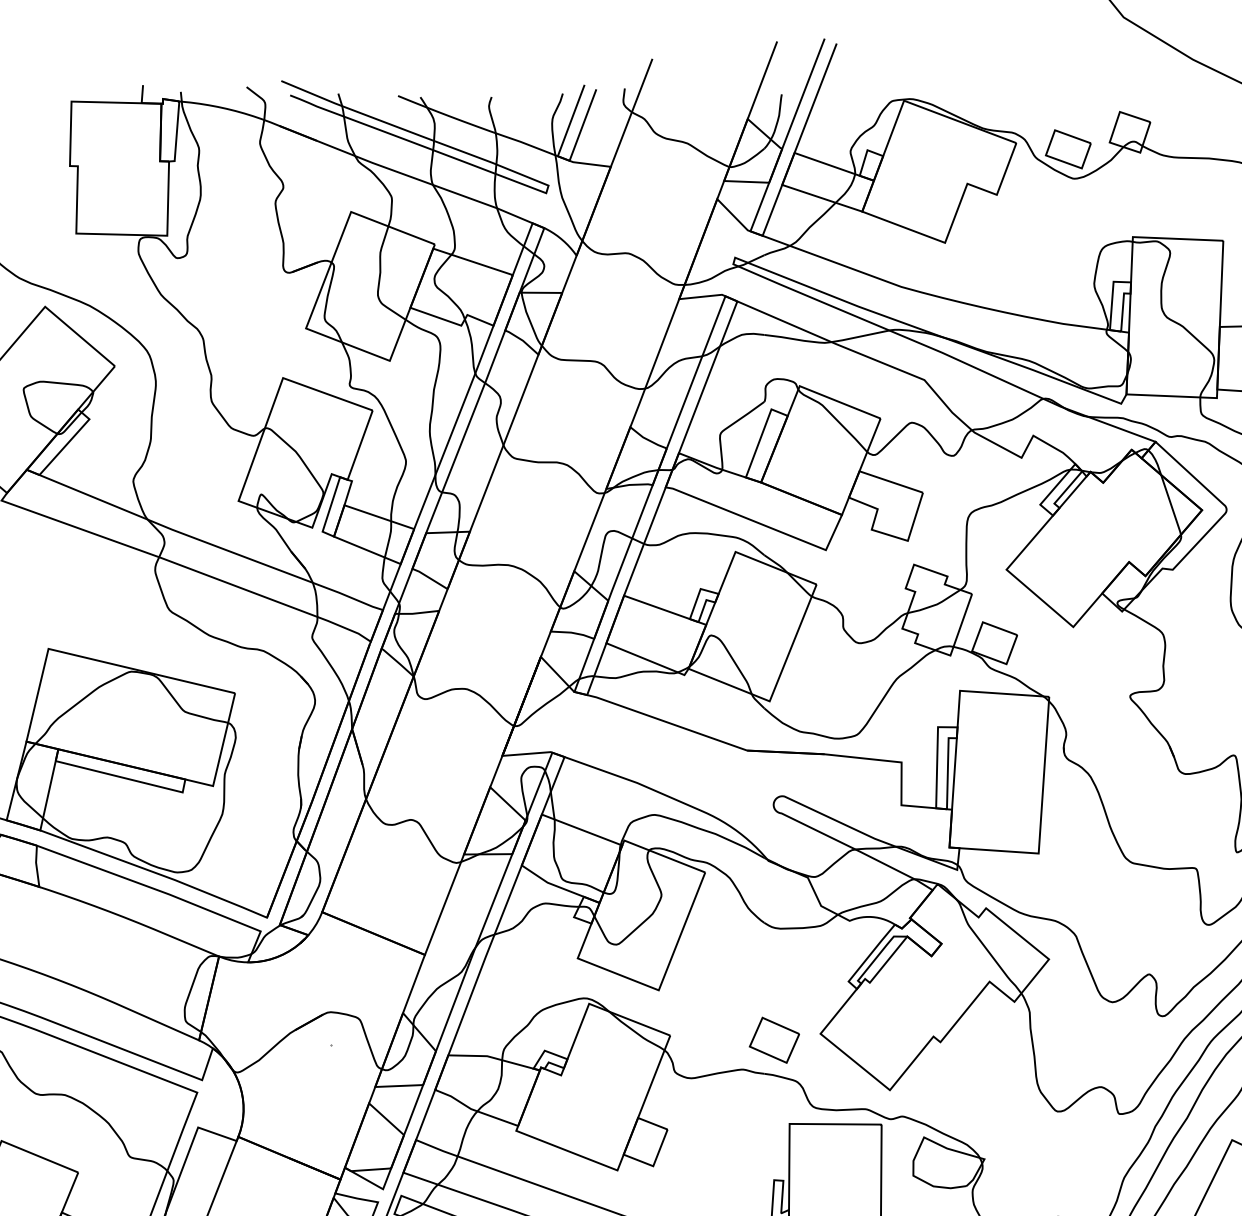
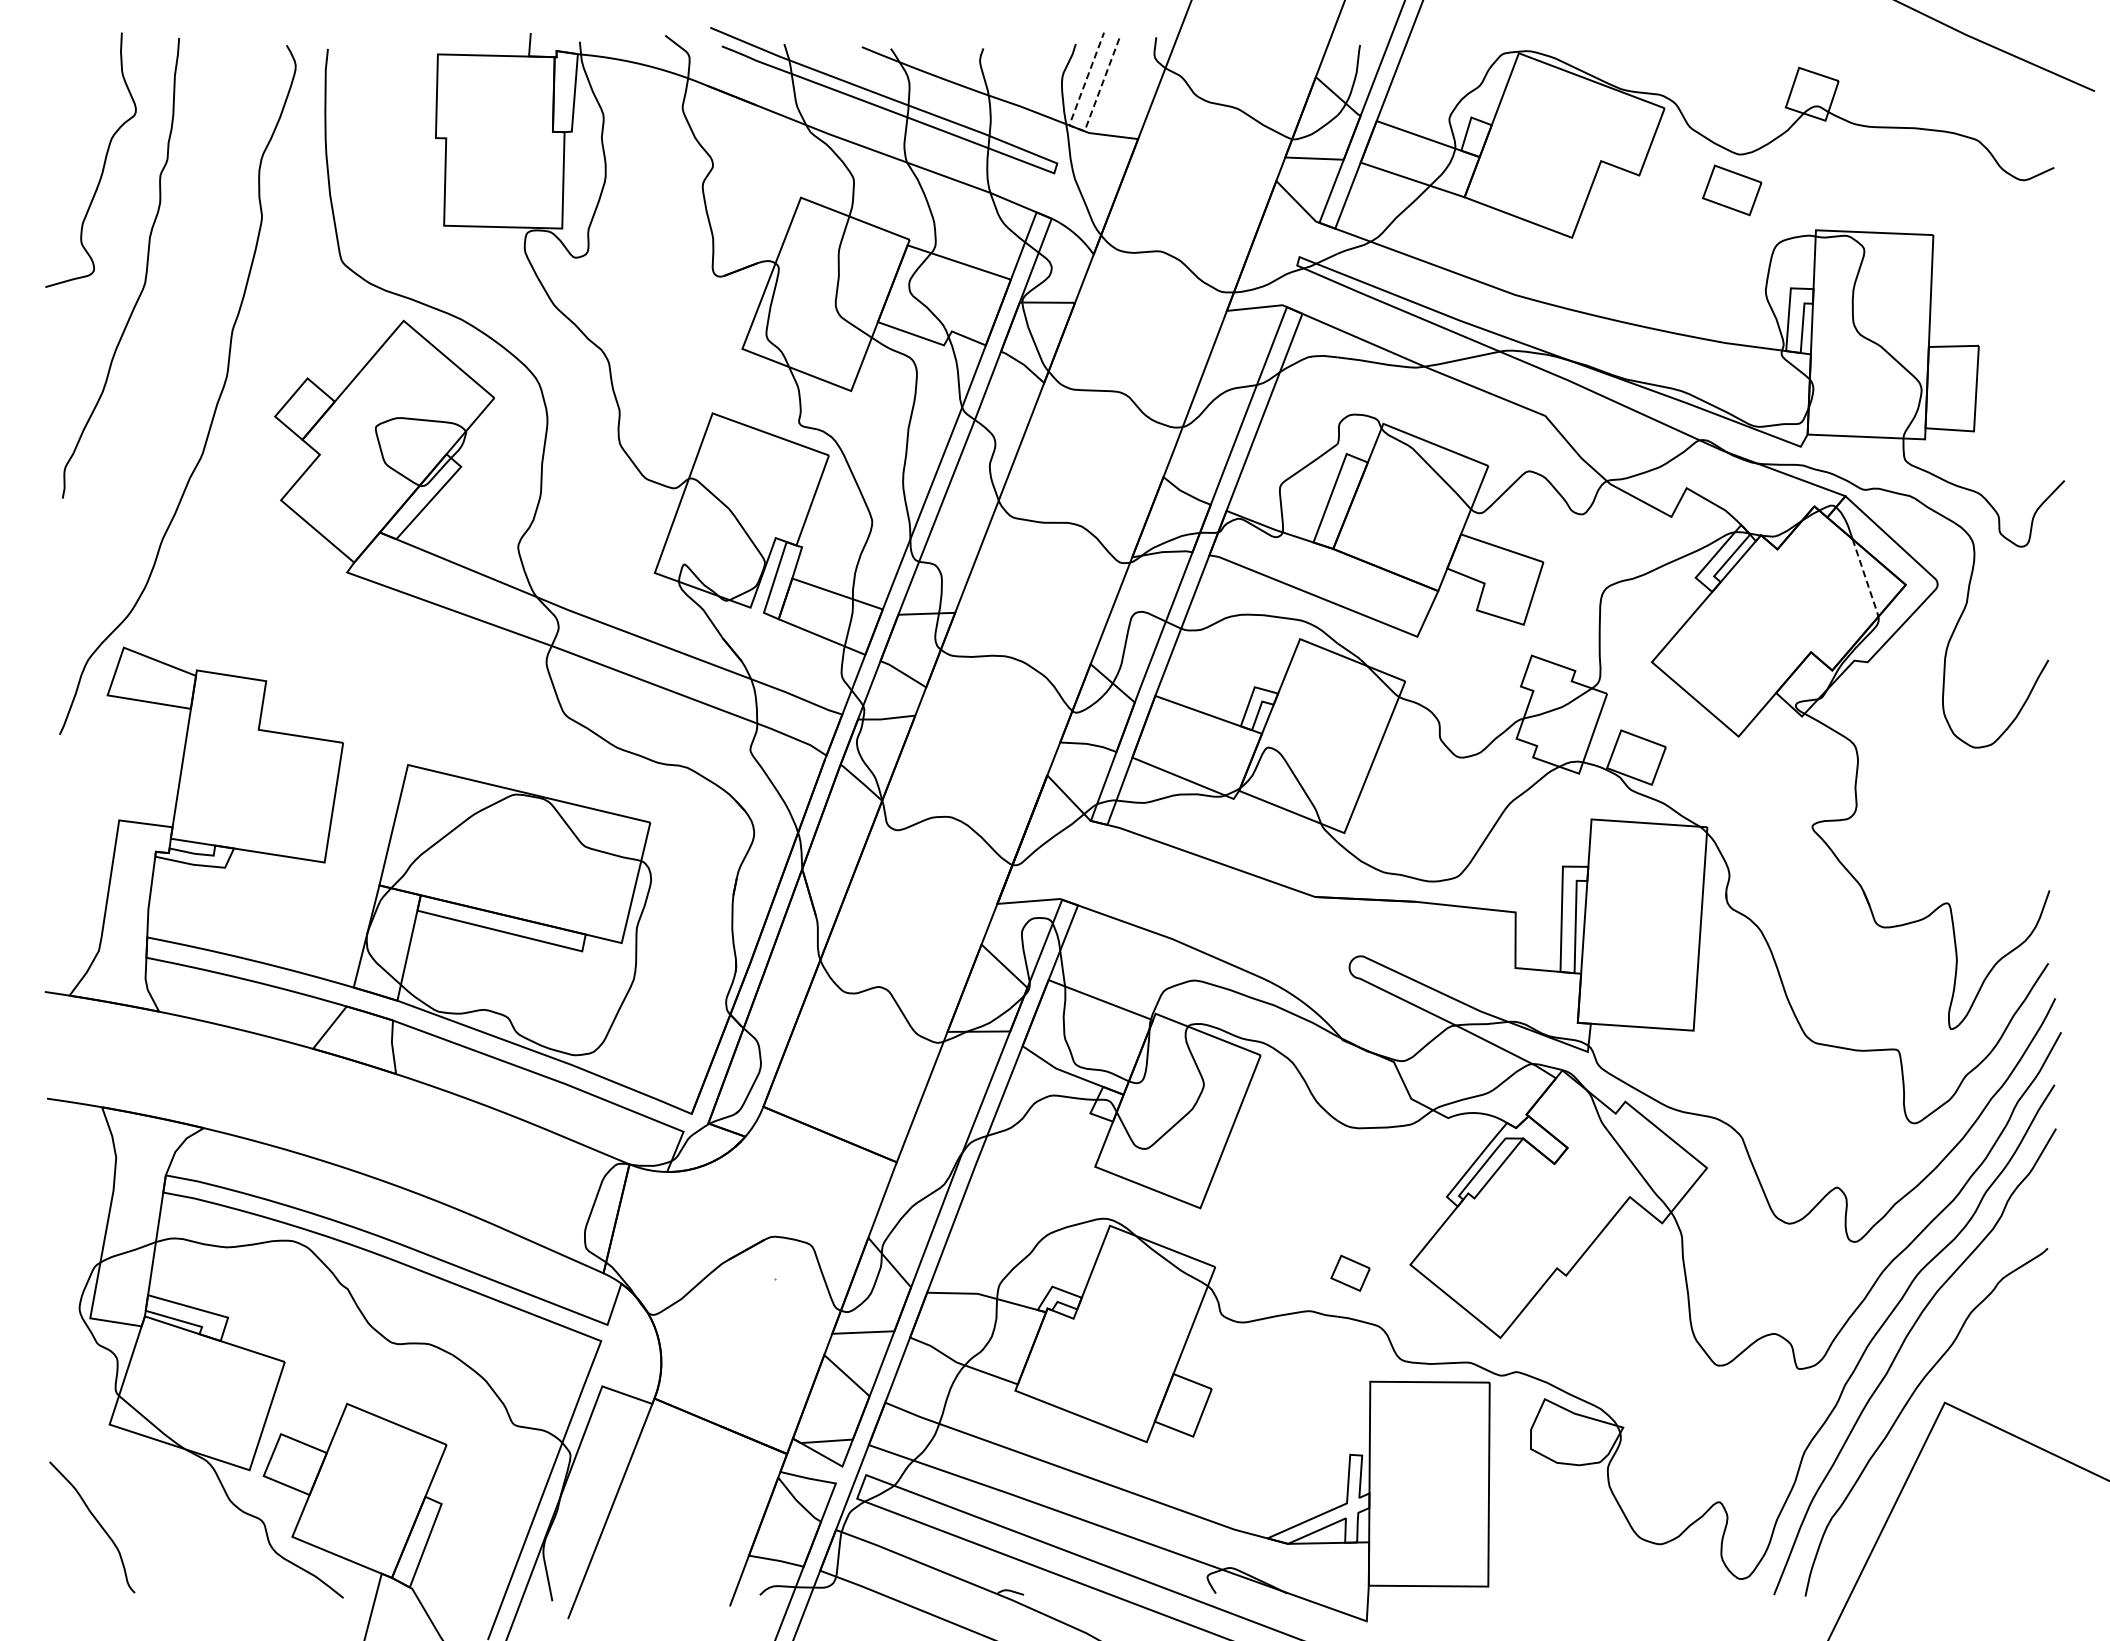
part: (1068, 149) -> (1732, 190), moved
line: (563, 158) -> (1076, 128), solid -> dashed
line: (1171, 505) -> (1865, 578), solid -> dashed
part: (774, 1040) -> (1350, 1273), size x0.6

